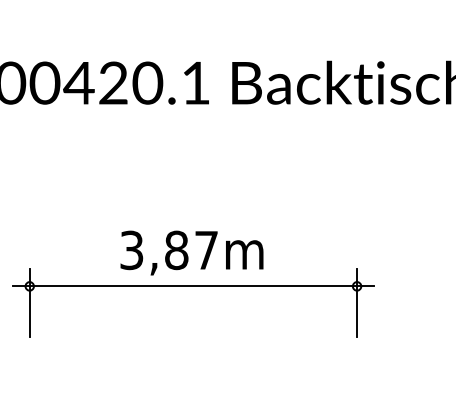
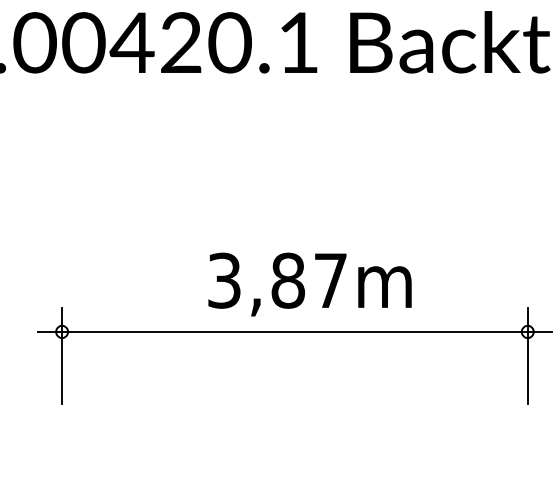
text: (191, 252) -> (309, 283), moved

